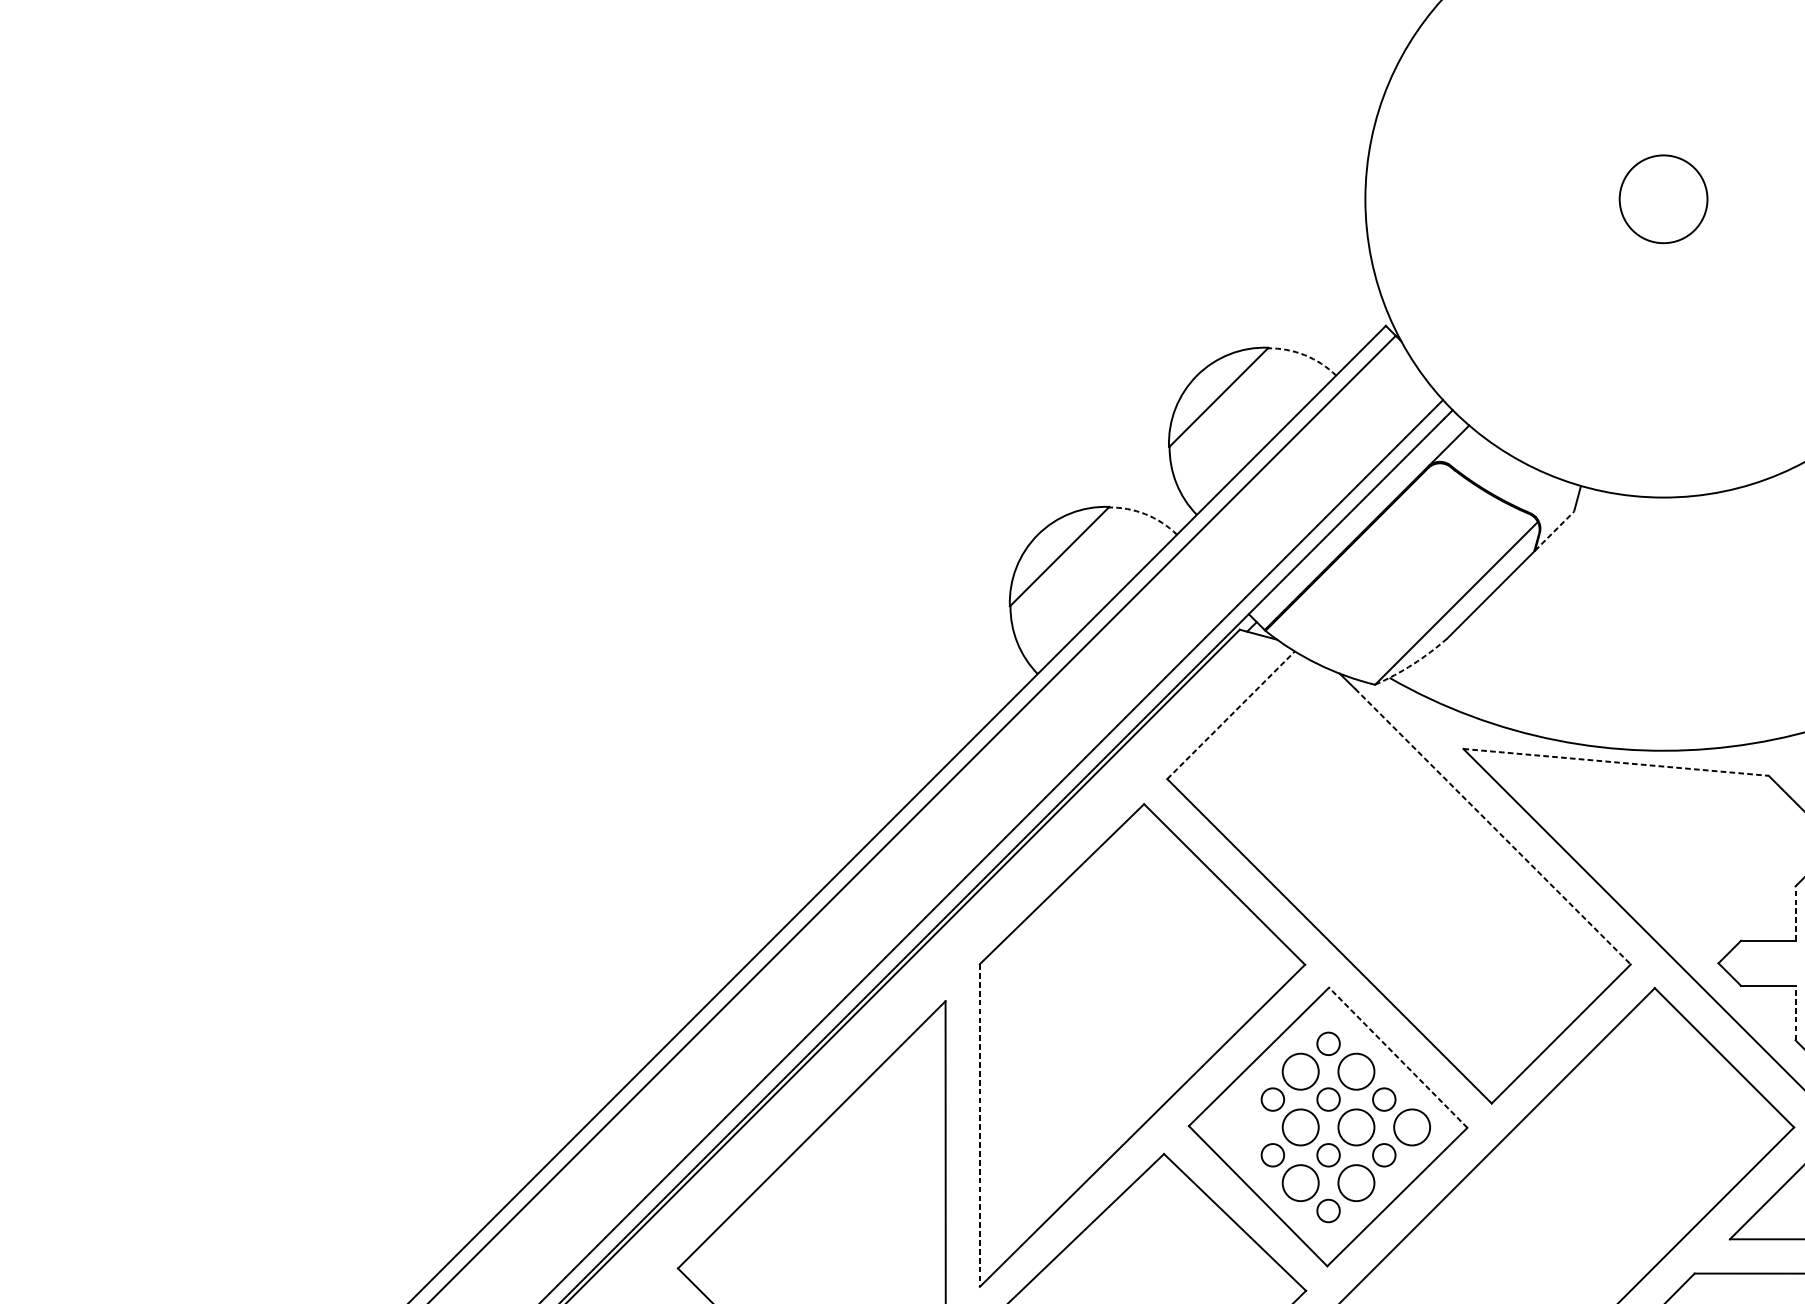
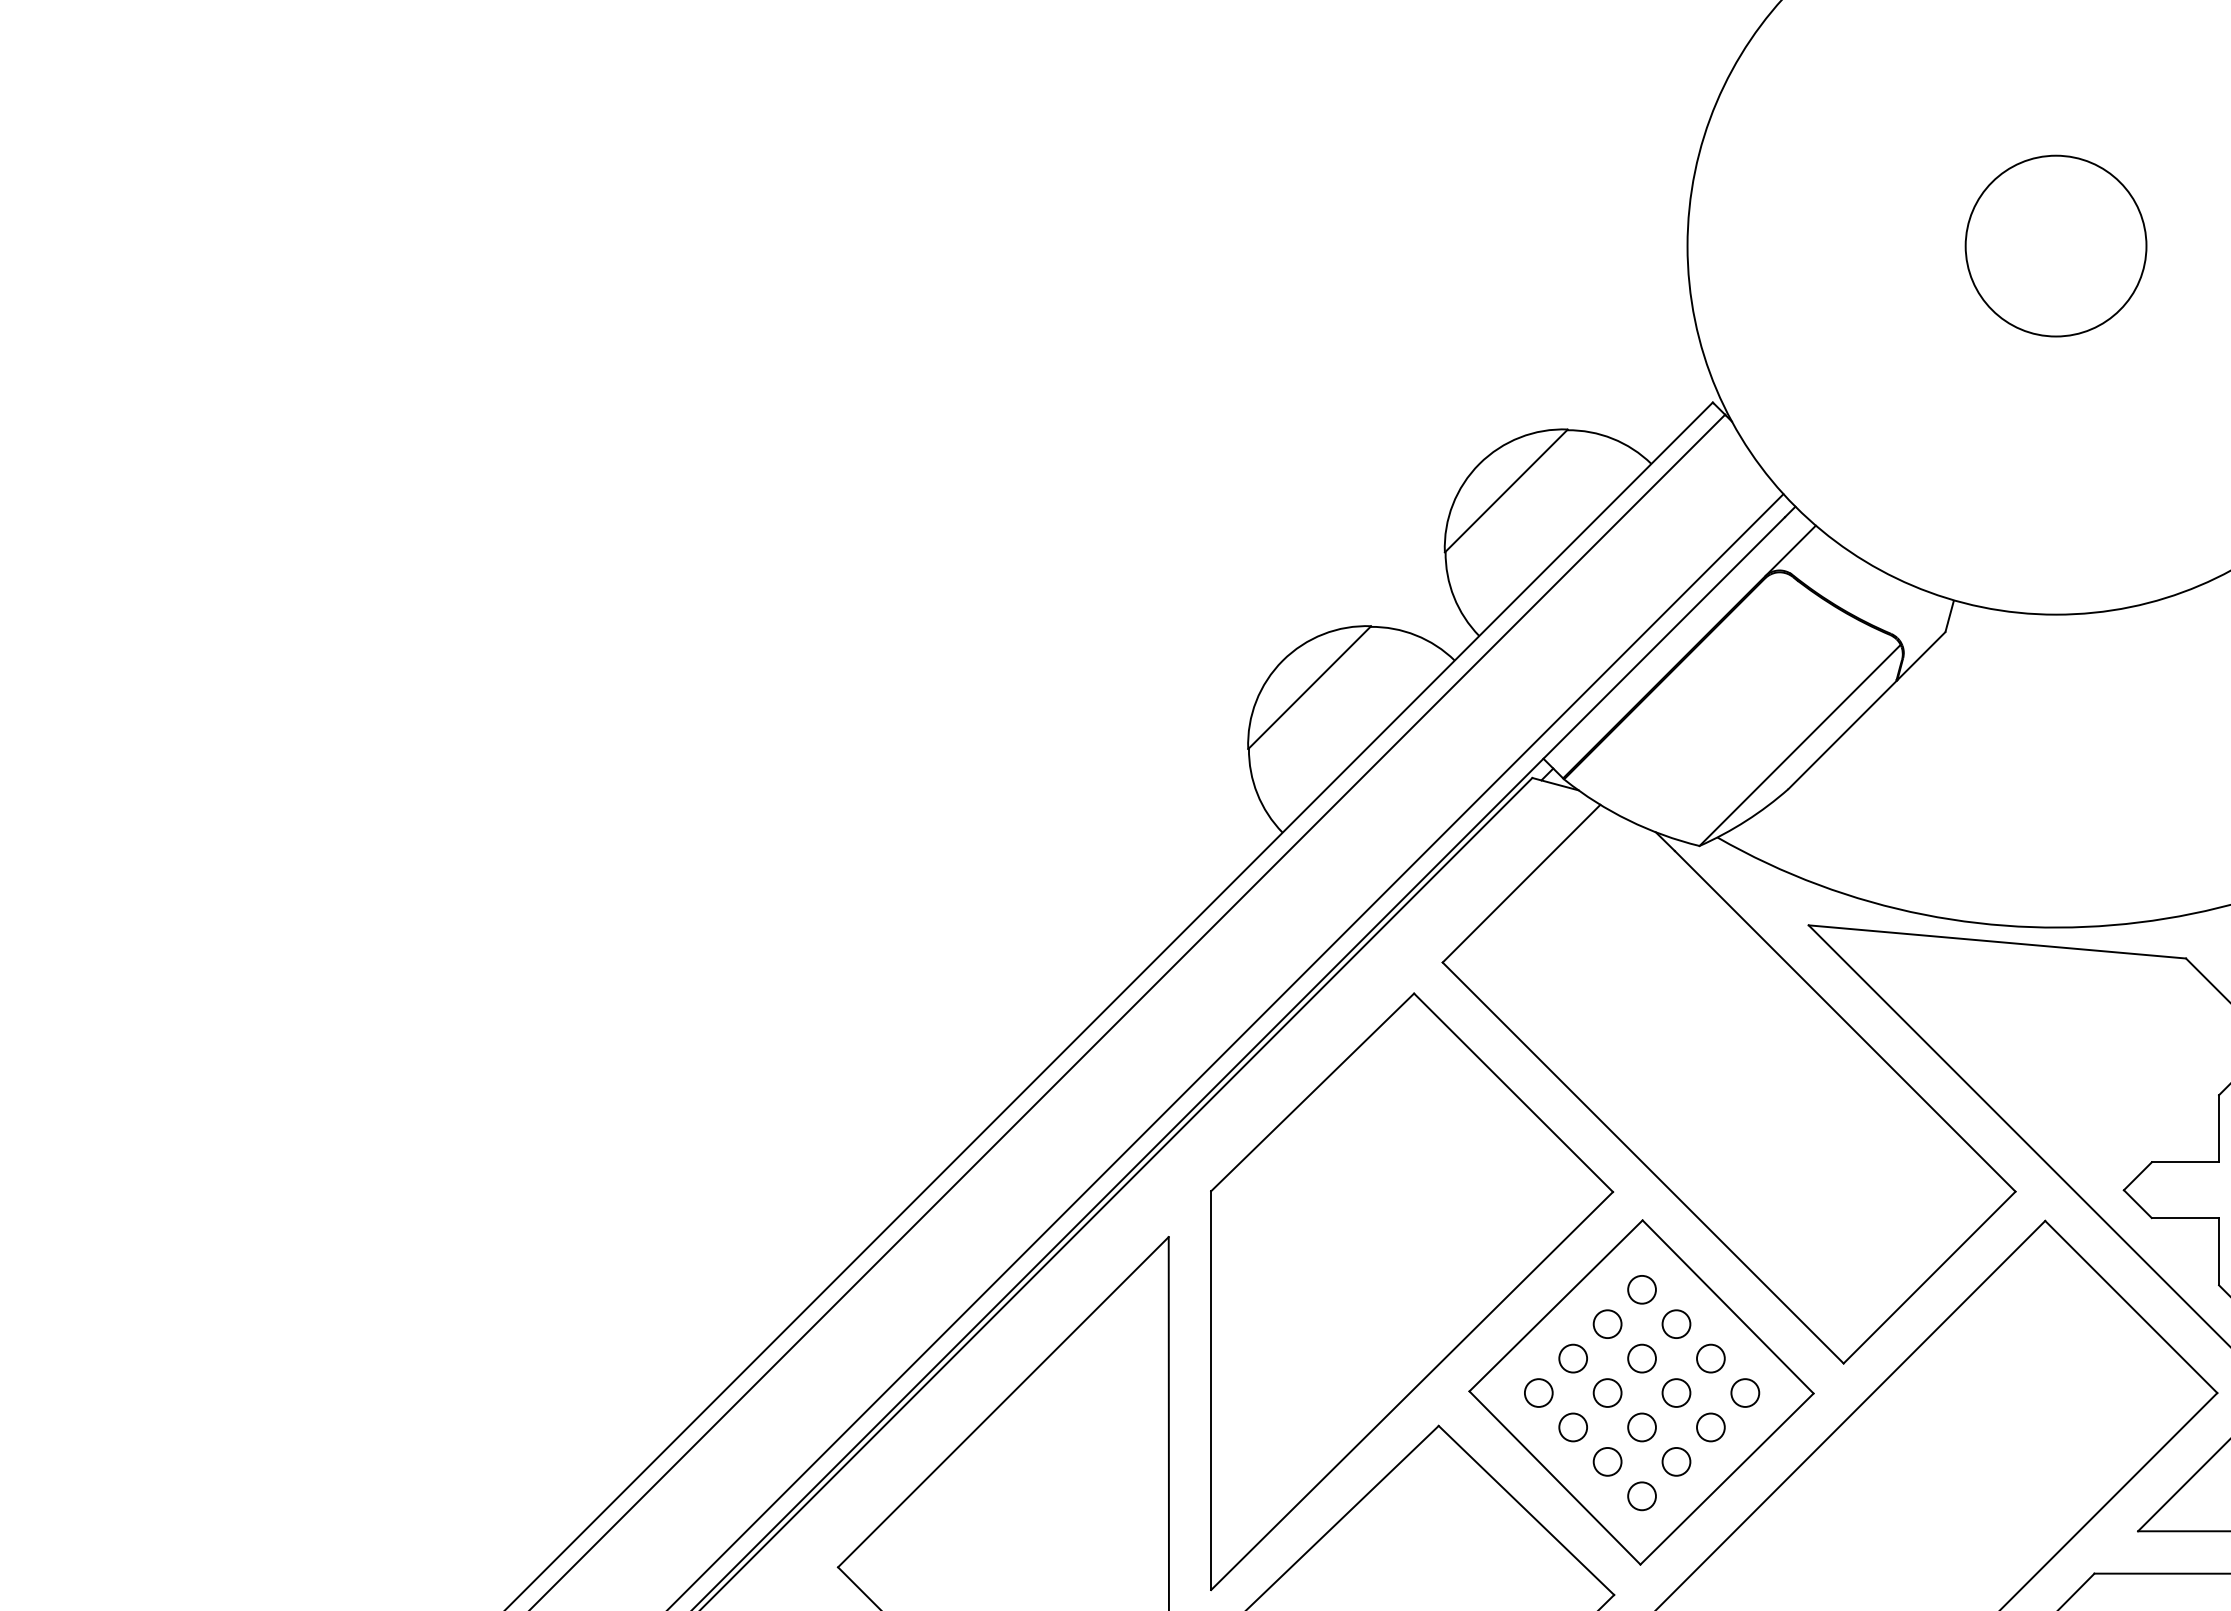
circle: (1663, 198) -> (2055, 245), size x1.67
arc: (1304, 355) -> (1612, 438), dashed -> solid
arc: (1145, 514) -> (1415, 635), dashed -> solid
line: (1554, 530) -> (1921, 655), dashed -> solid
arc: (1413, 664) -> (1746, 820), dashed -> solid
line: (1231, 715) -> (1521, 883), dashed -> solid
line: (1616, 762) -> (1997, 941), dashed -> solid
line: (1493, 826) -> (1845, 1021), dashed -> solid
line: (1795, 913) -> (2219, 1128), dashed -> solid
line: (1795, 1012) -> (2219, 1251), dashed -> solid
line: (1398, 1057) -> (1728, 1306), dashed -> solid
circle: (1300, 1071) -> (1607, 1324), size x0.62
circle: (1356, 1071) -> (1676, 1324), size x0.62
line: (980, 1126) -> (1211, 1391), dashed -> solid
circle: (1244, 1127) -> (1538, 1392), added
circle: (1300, 1127) -> (1607, 1392), size x0.62
circle: (1356, 1127) -> (1676, 1392), size x0.62
circle: (1412, 1127) -> (1745, 1392), size x0.62
circle: (1300, 1182) -> (1607, 1461), size x0.62
circle: (1356, 1182) -> (1676, 1461), size x0.62

